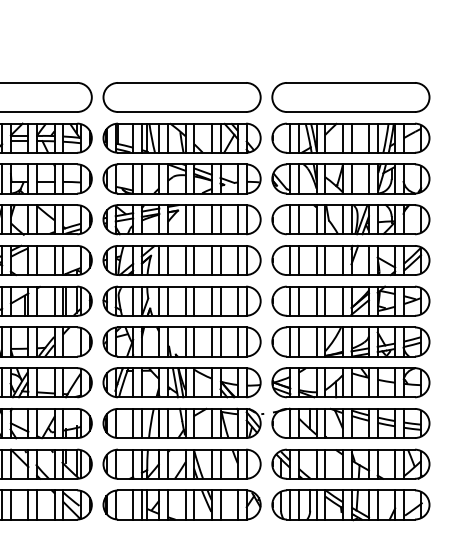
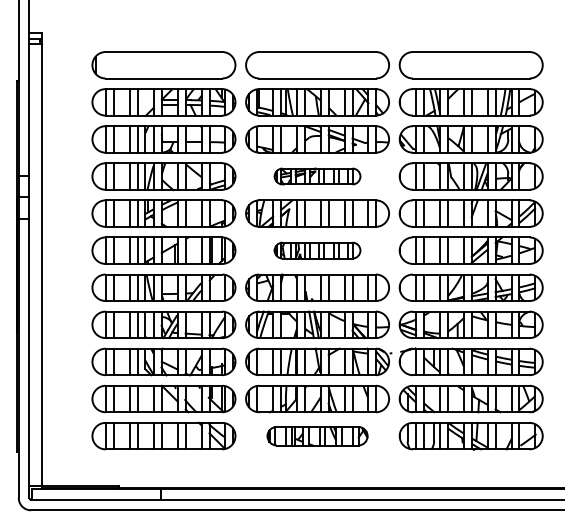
part: (181, 219) -> (317, 176), size x0.6
part: (181, 301) -> (317, 250), size x0.6
part: (181, 505) -> (317, 436), size x0.7

